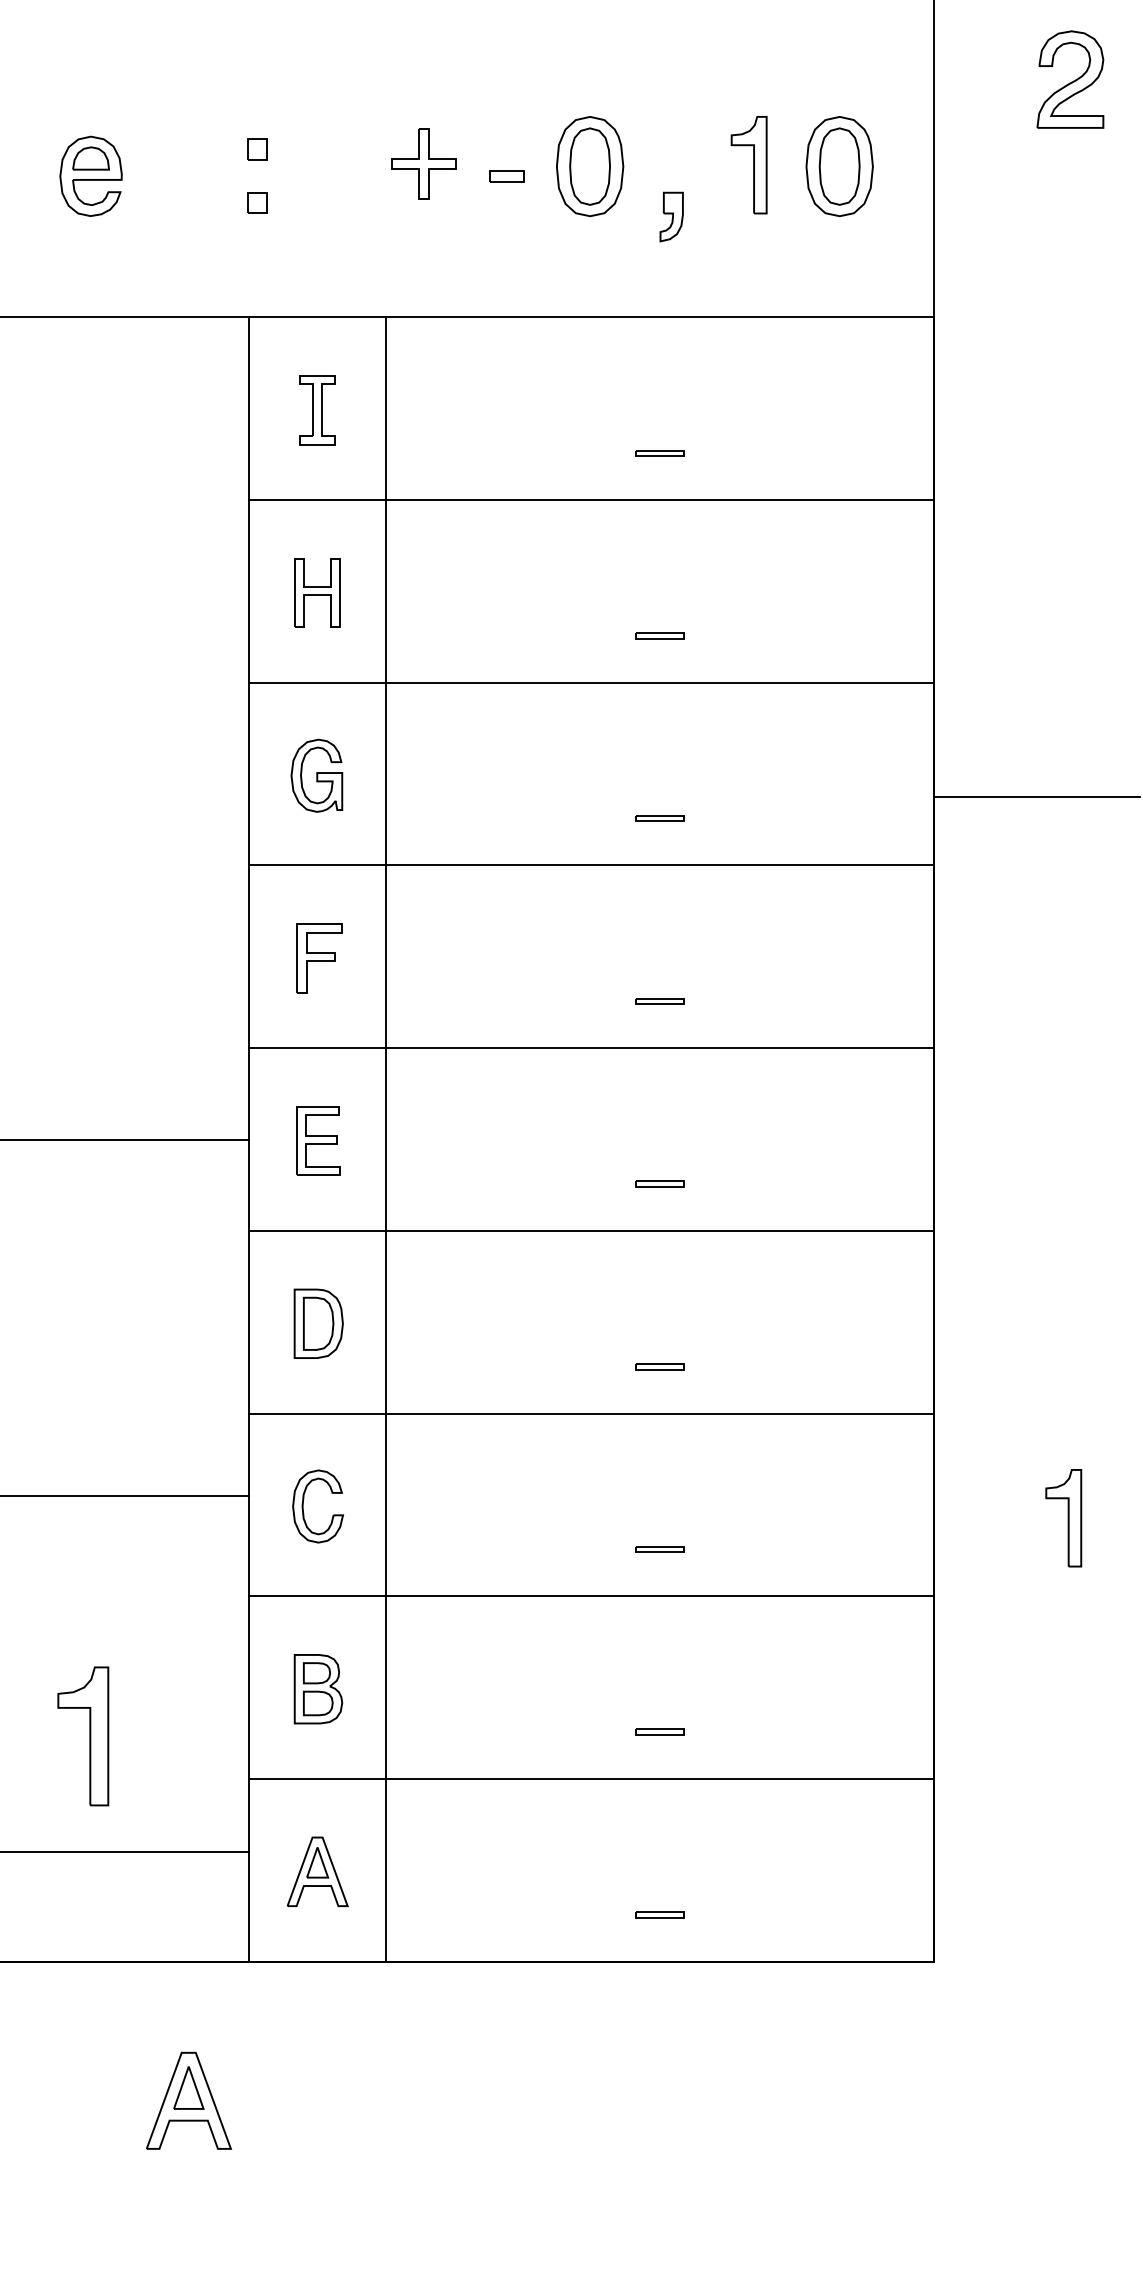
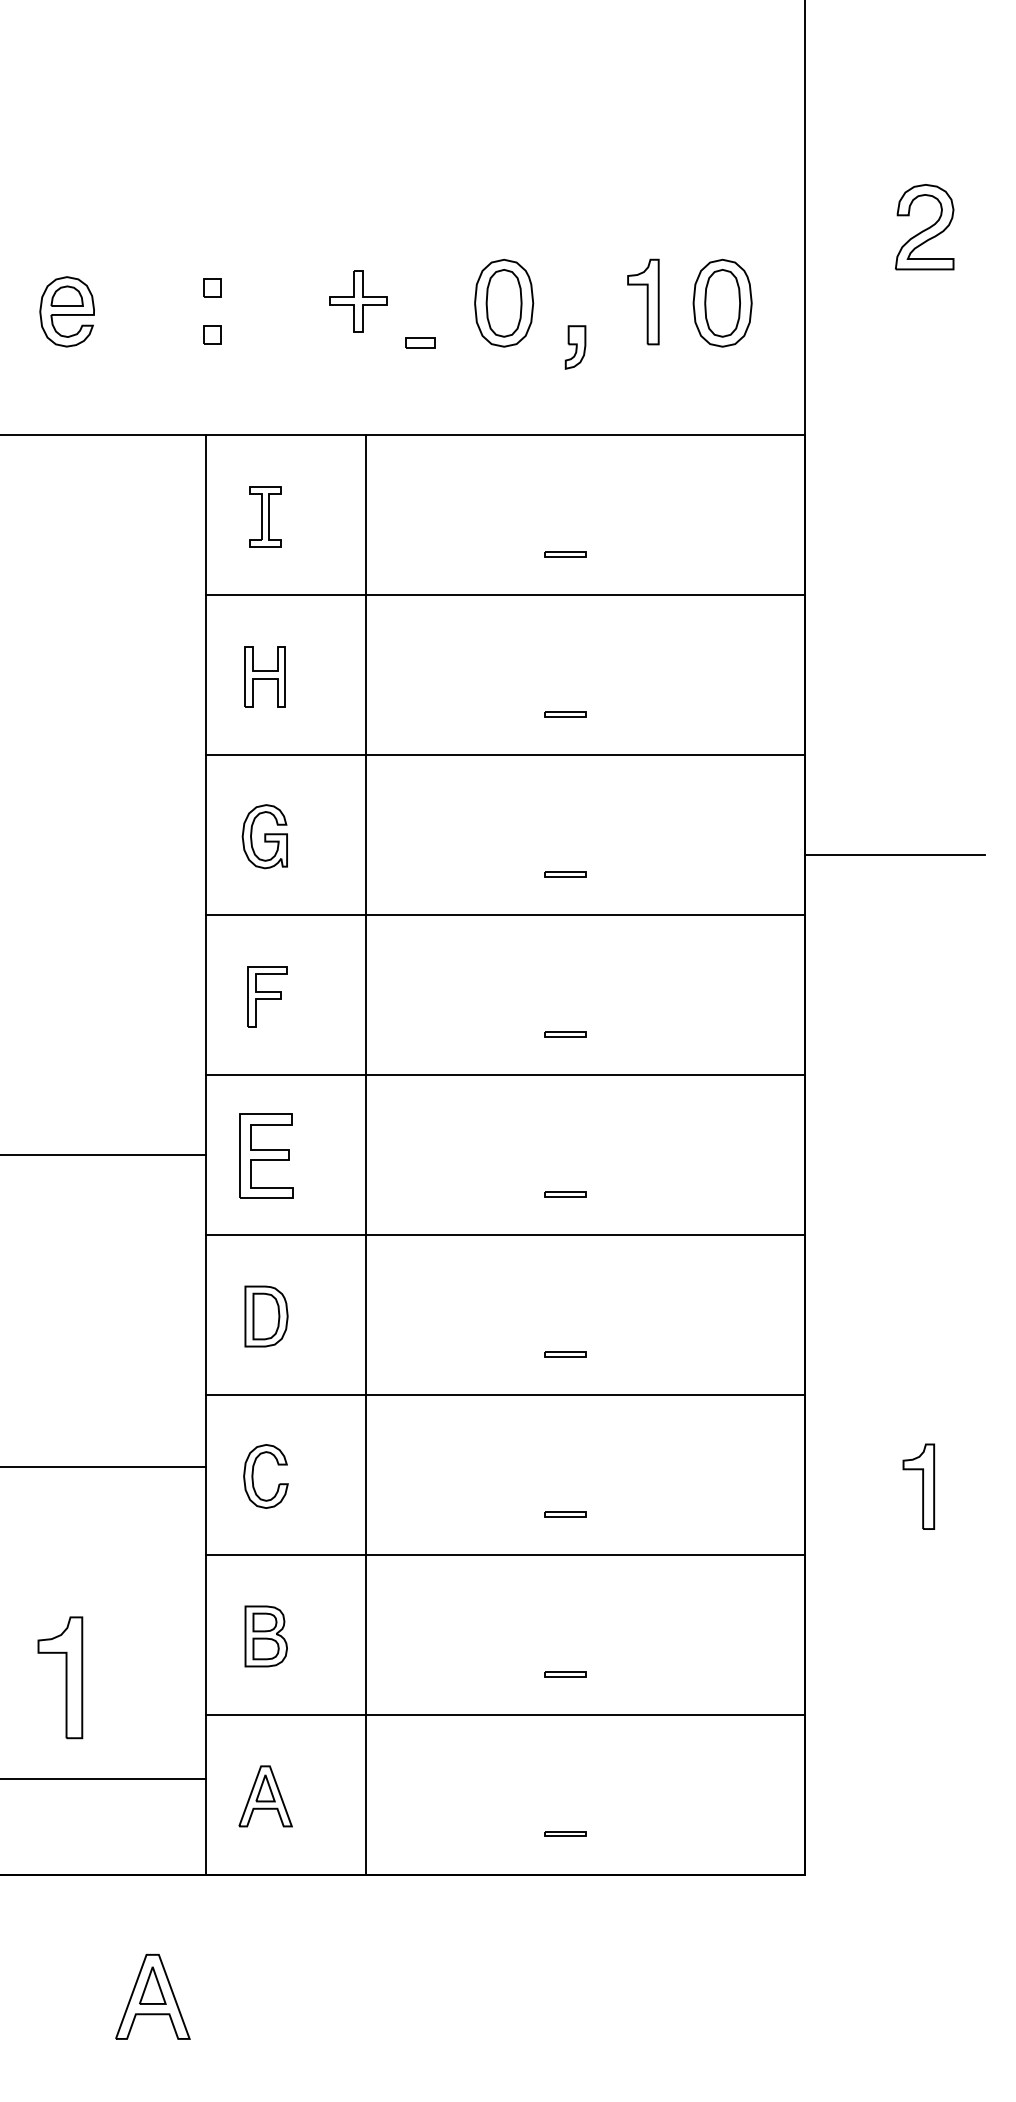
part: (507, 175) -> (420, 342), moved
line: (386, 1138) -> (366, 1154), moved
part: (317, 1141) -> (265, 1156), size x1.4

